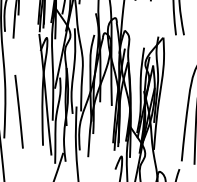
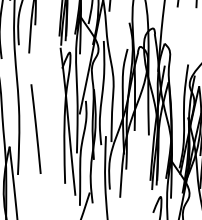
line: (18, 111) -> (35, 128), moved

